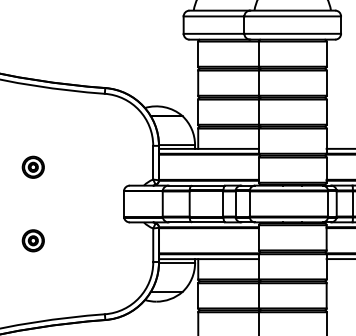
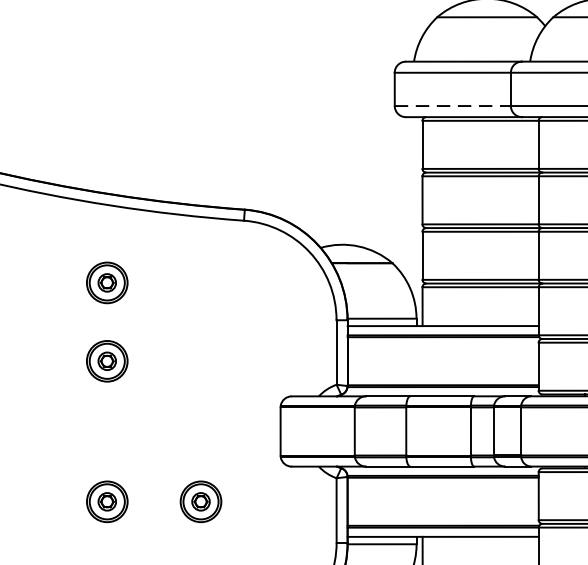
line: (214, 33) -> (453, 105), solid -> dashed
part: (32, 125) -> (105, 281), added
part: (81, 240) -> (199, 501), added

